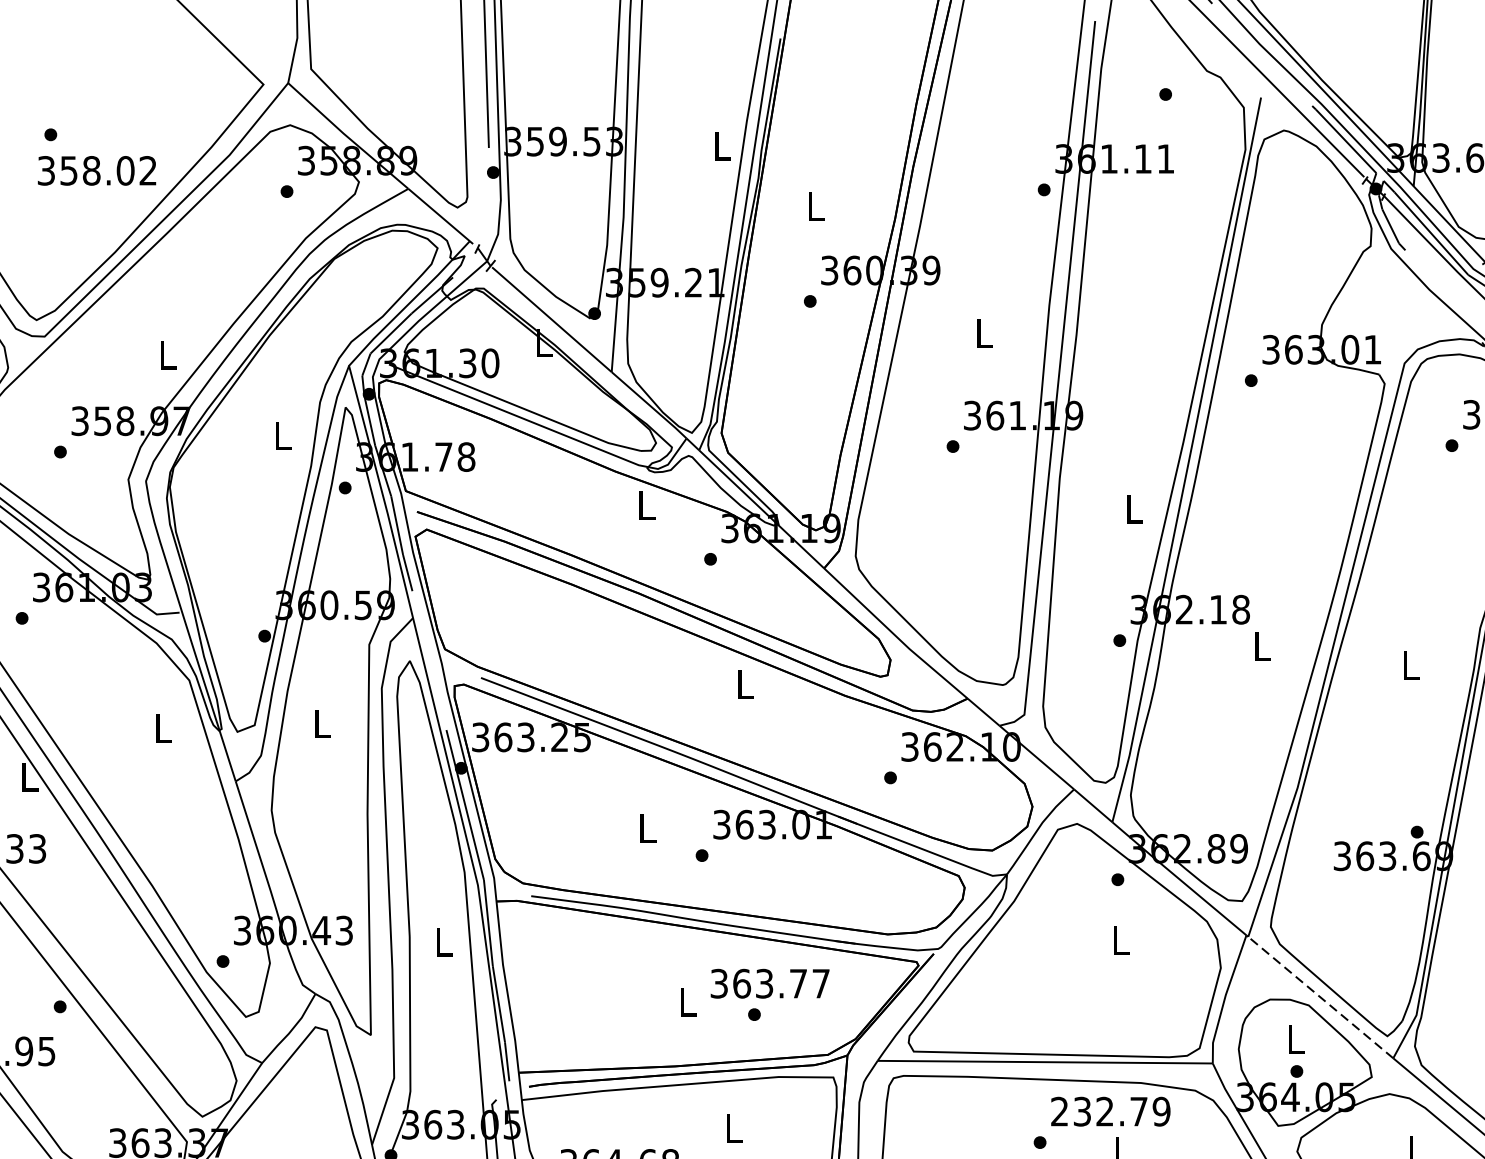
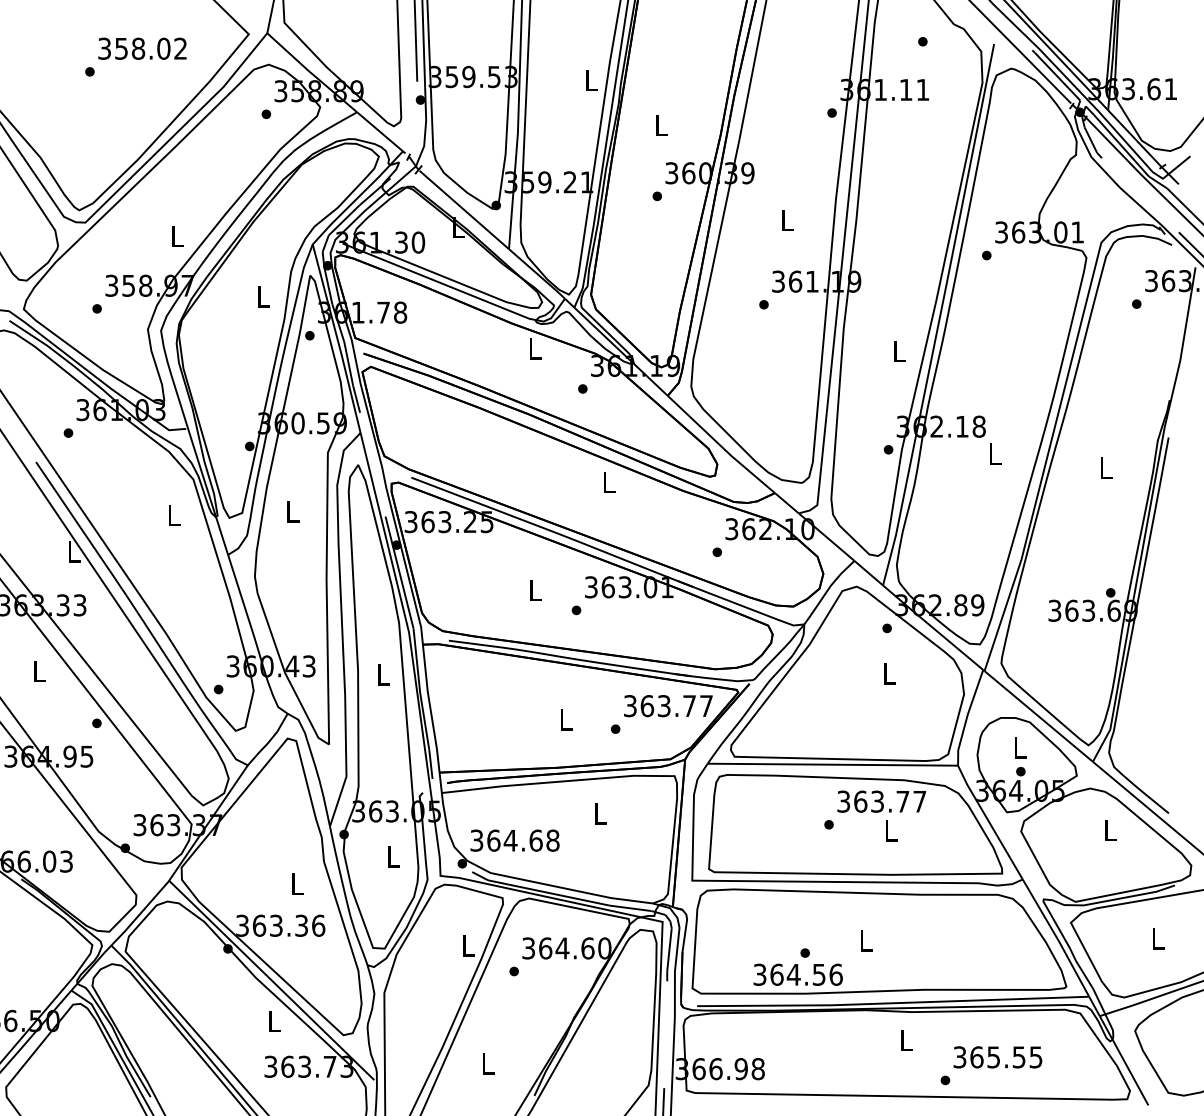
text: (97, 170) -> (142, 48), moved
text: (770, 984) -> (668, 706), moved
line: (1320, 997) -> (1038, 716), dashed -> solid
text: (1110, 1111) -> (881, 801), 232.79 -> 363.77

